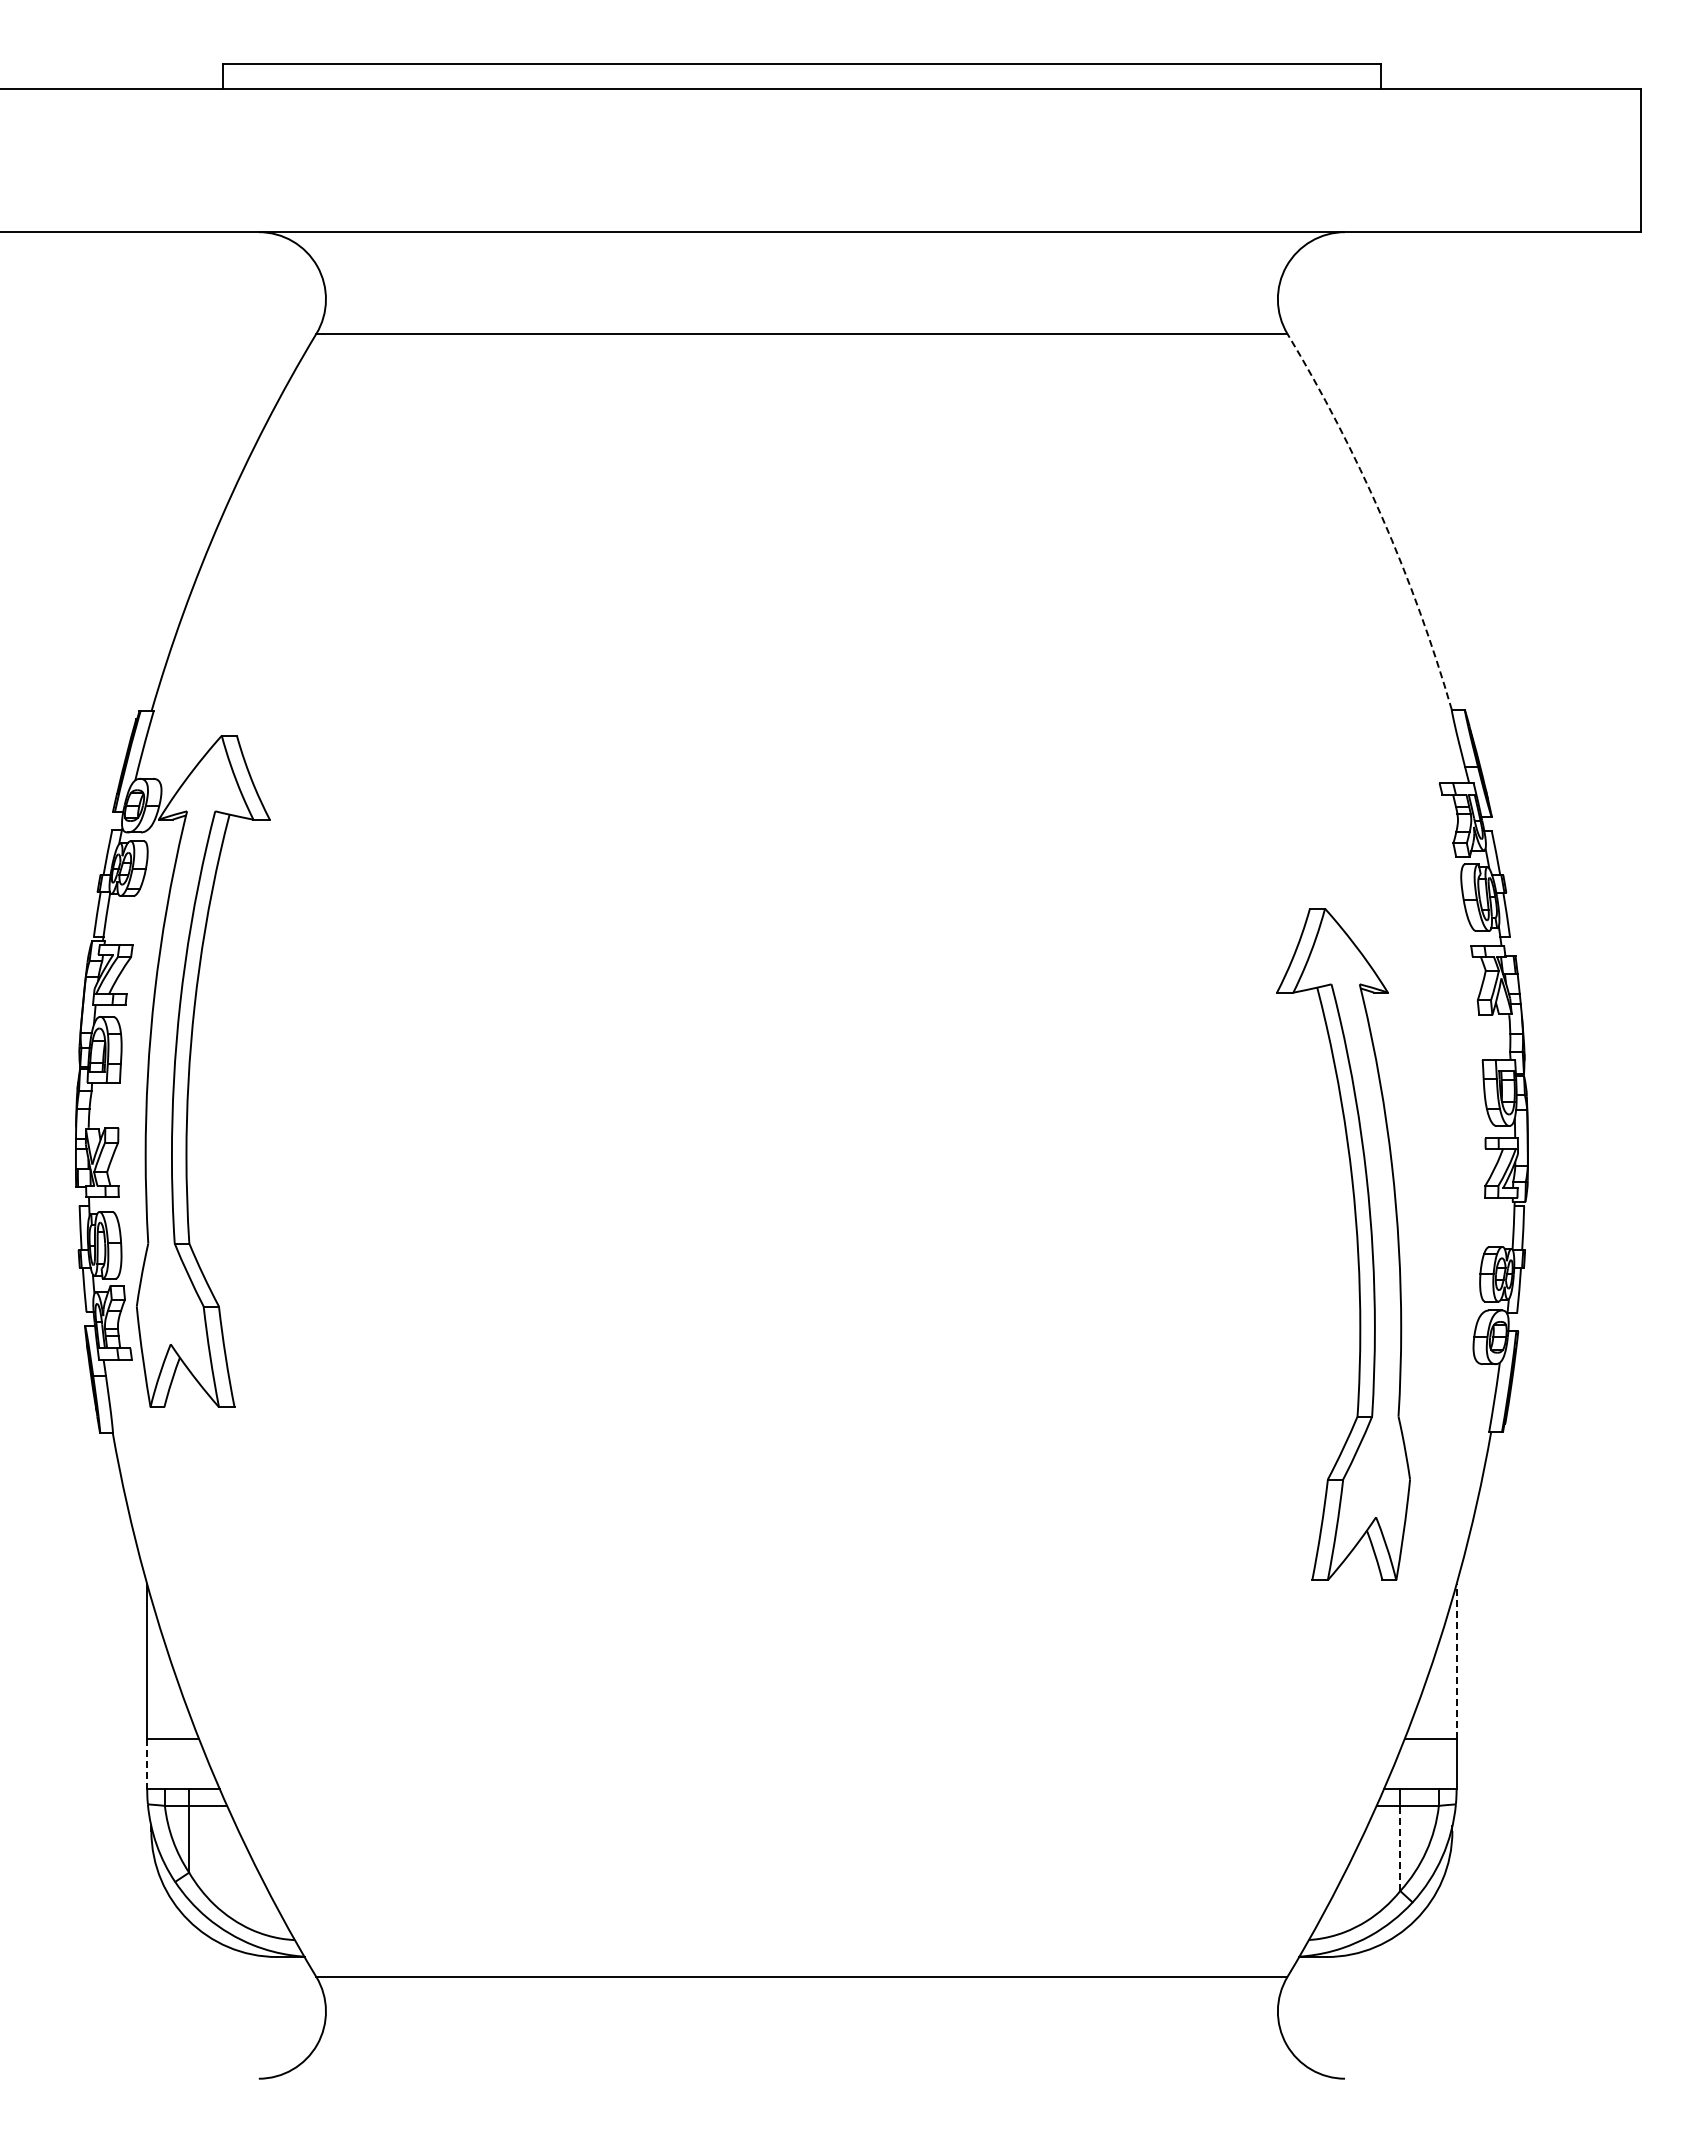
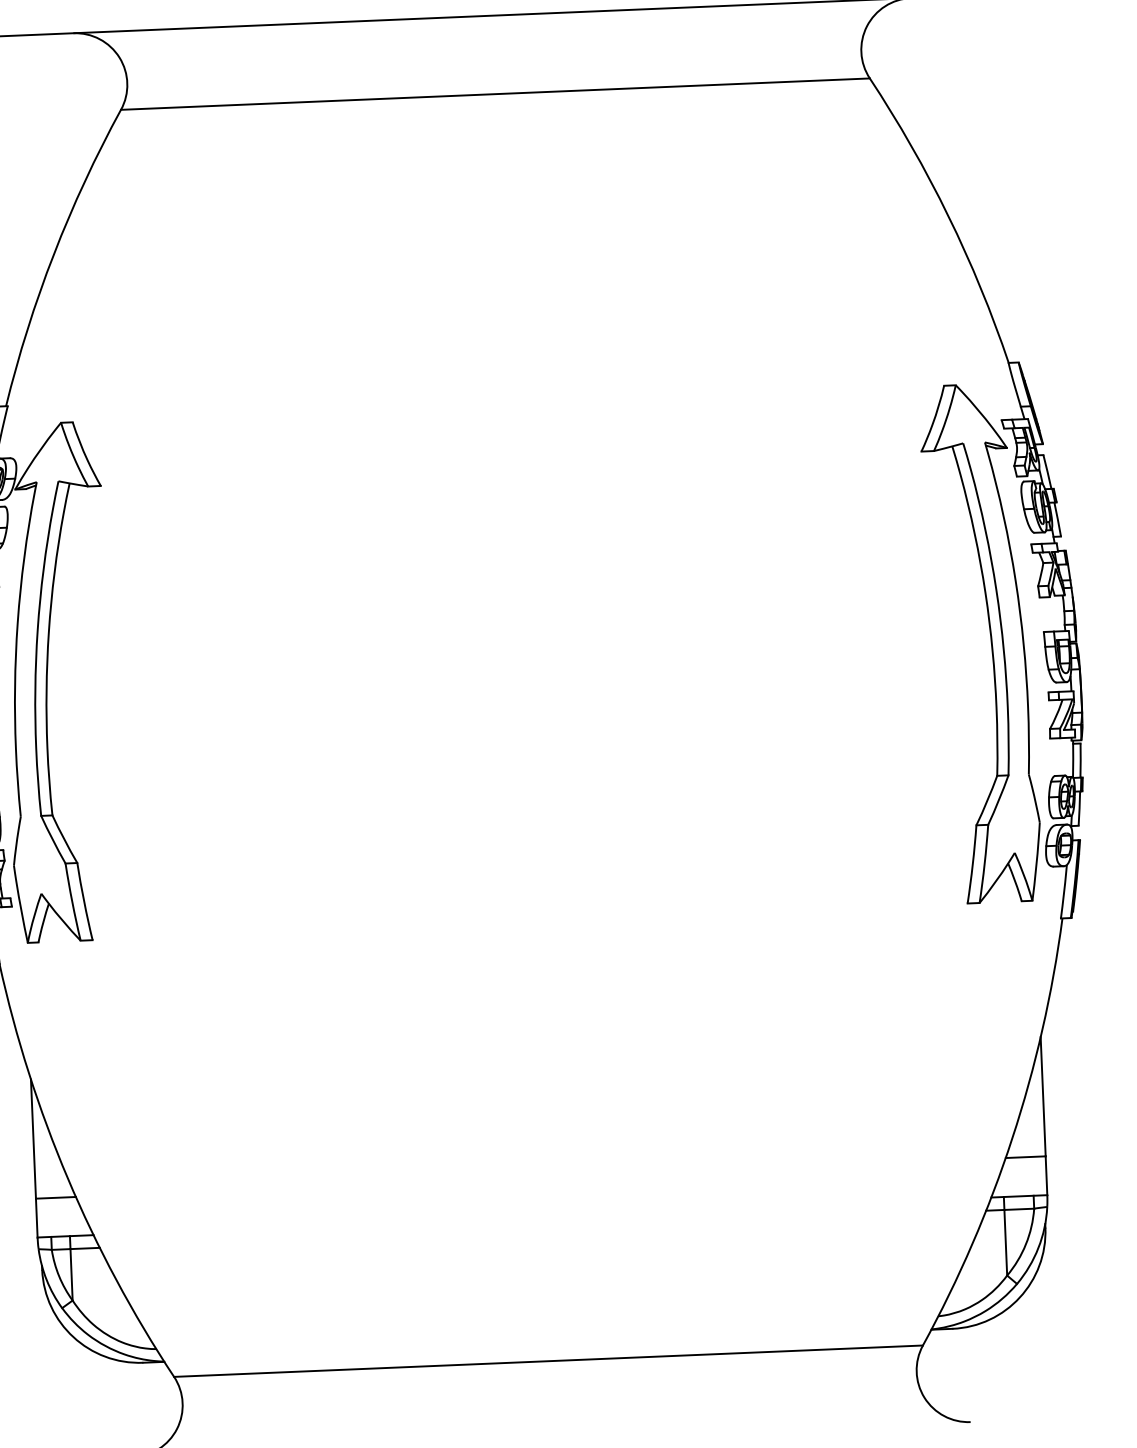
arc: (1381, 516) -> (948, 216), dashed -> solid
part: (1356, 1244) -> (990, 643), moved
line: (1456, 1661) -> (1043, 1096), dashed -> solid
line: (147, 1764) -> (37, 1218), dashed -> solid
line: (1400, 1848) -> (1005, 1242), dashed -> solid

